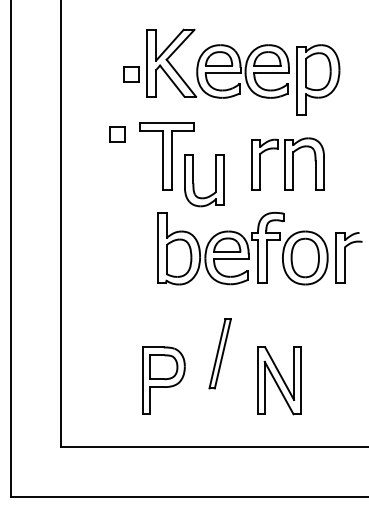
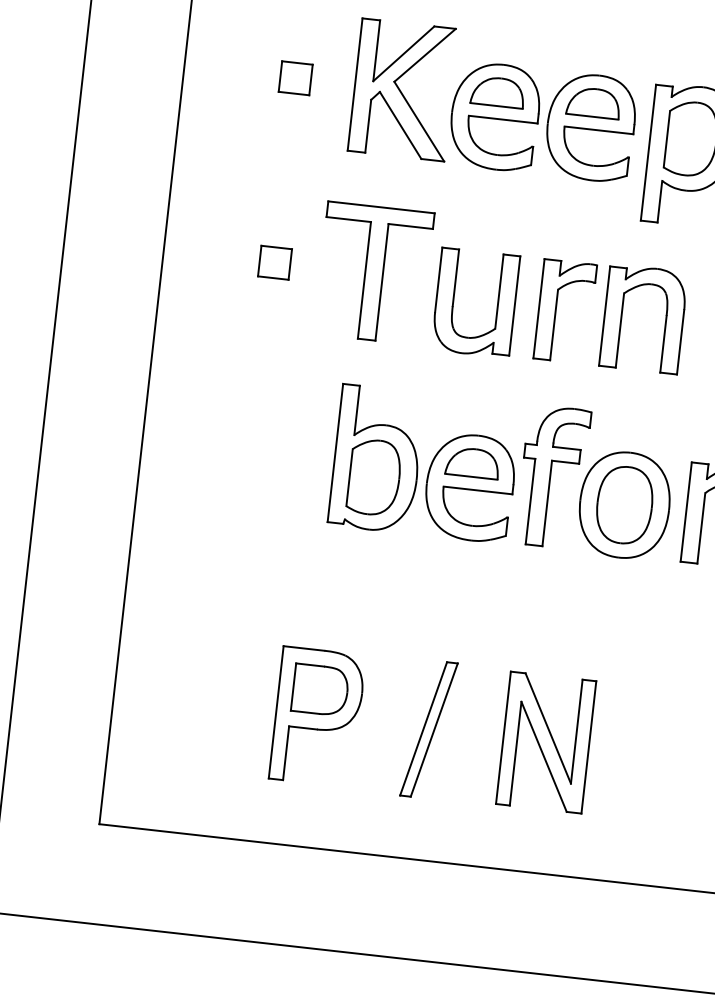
part: (131, 74) -> (296, 78), moved
part: (117, 134) -> (275, 262), moved
part: (194, 183) -> (454, 306), moved
part: (219, 353) -> (427, 728), moved

